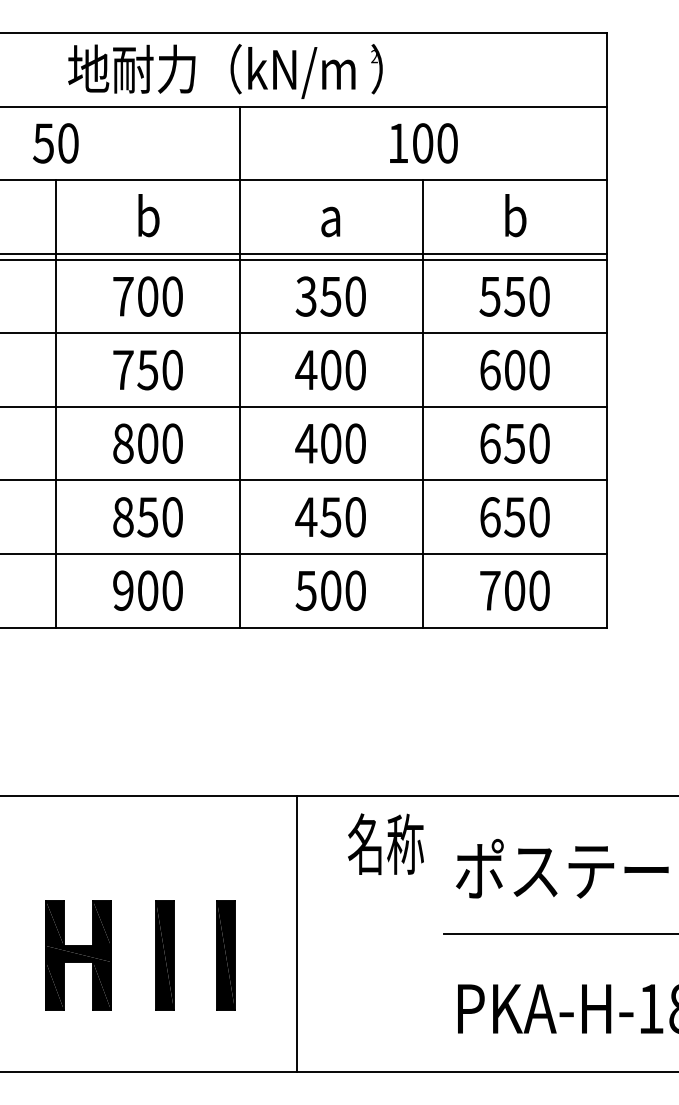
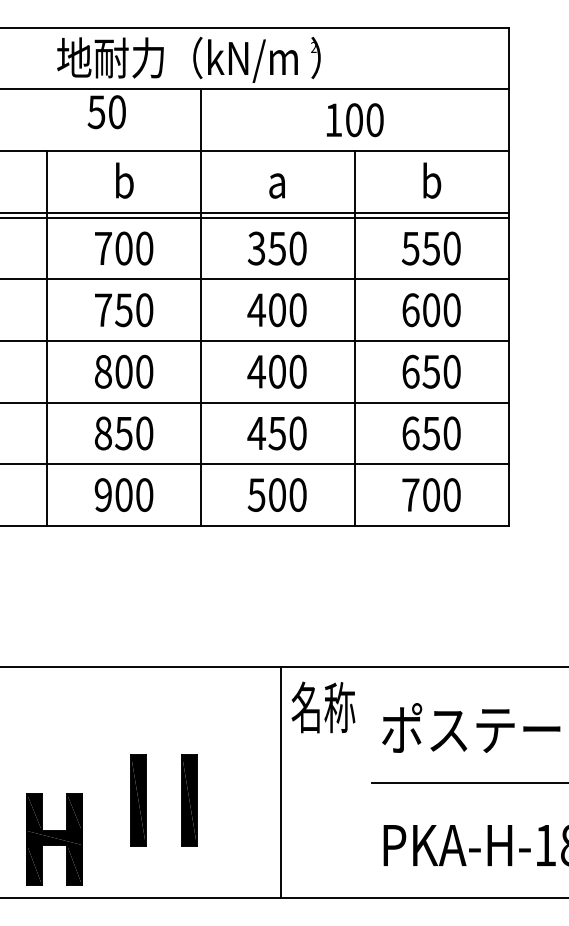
text: (55, 143) -> (106, 112), moved
line: (297, 933) -> (281, 782), moved
part: (78, 955) -> (54, 839), moved

